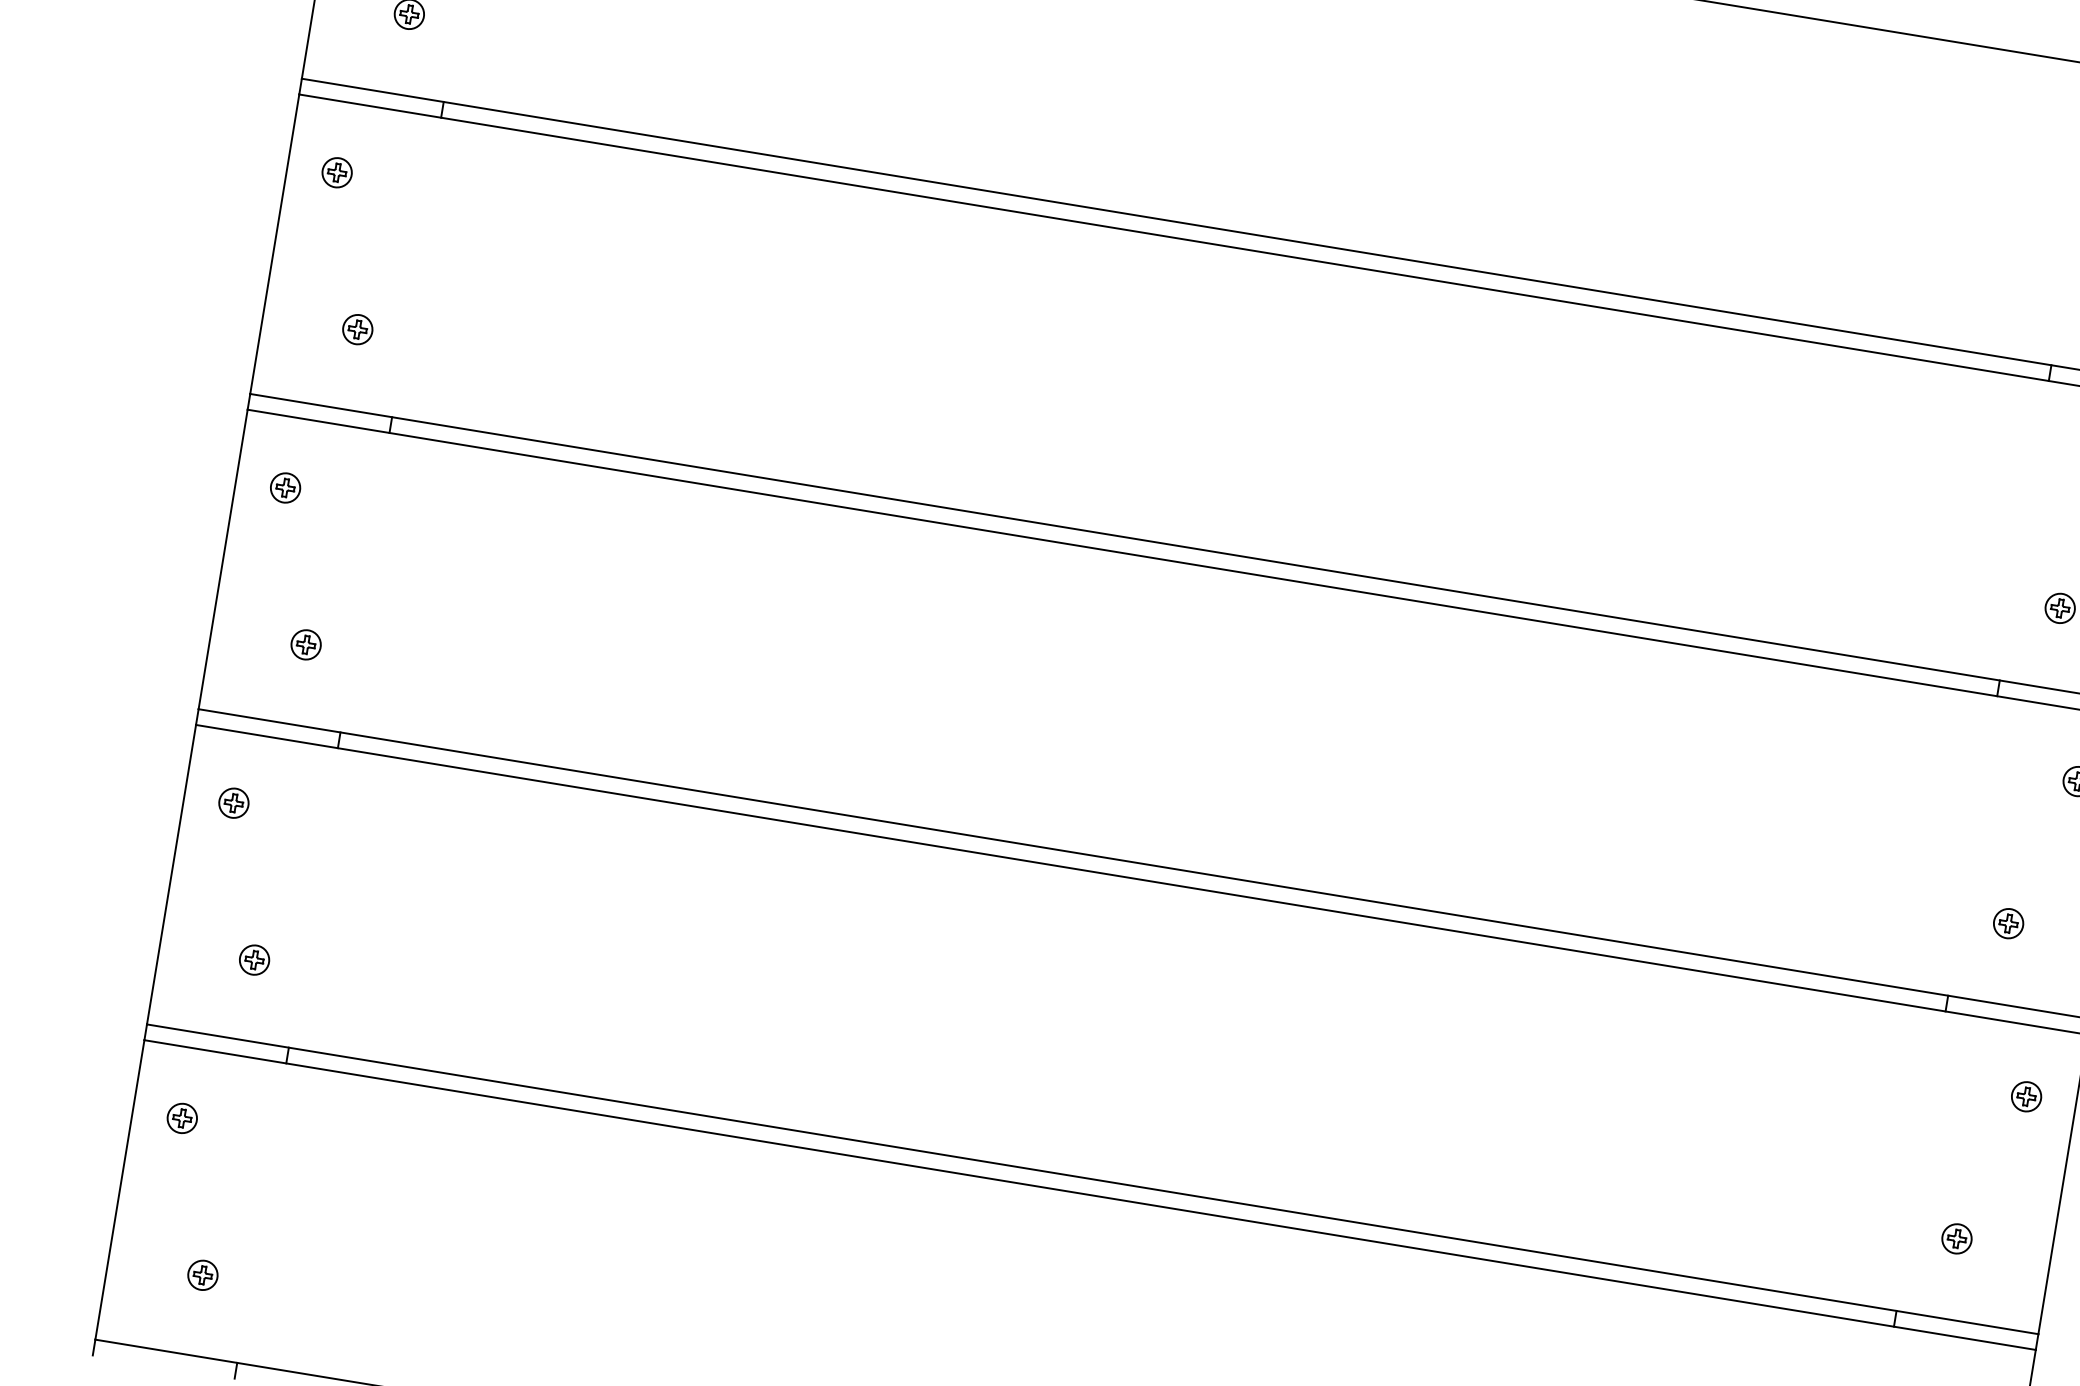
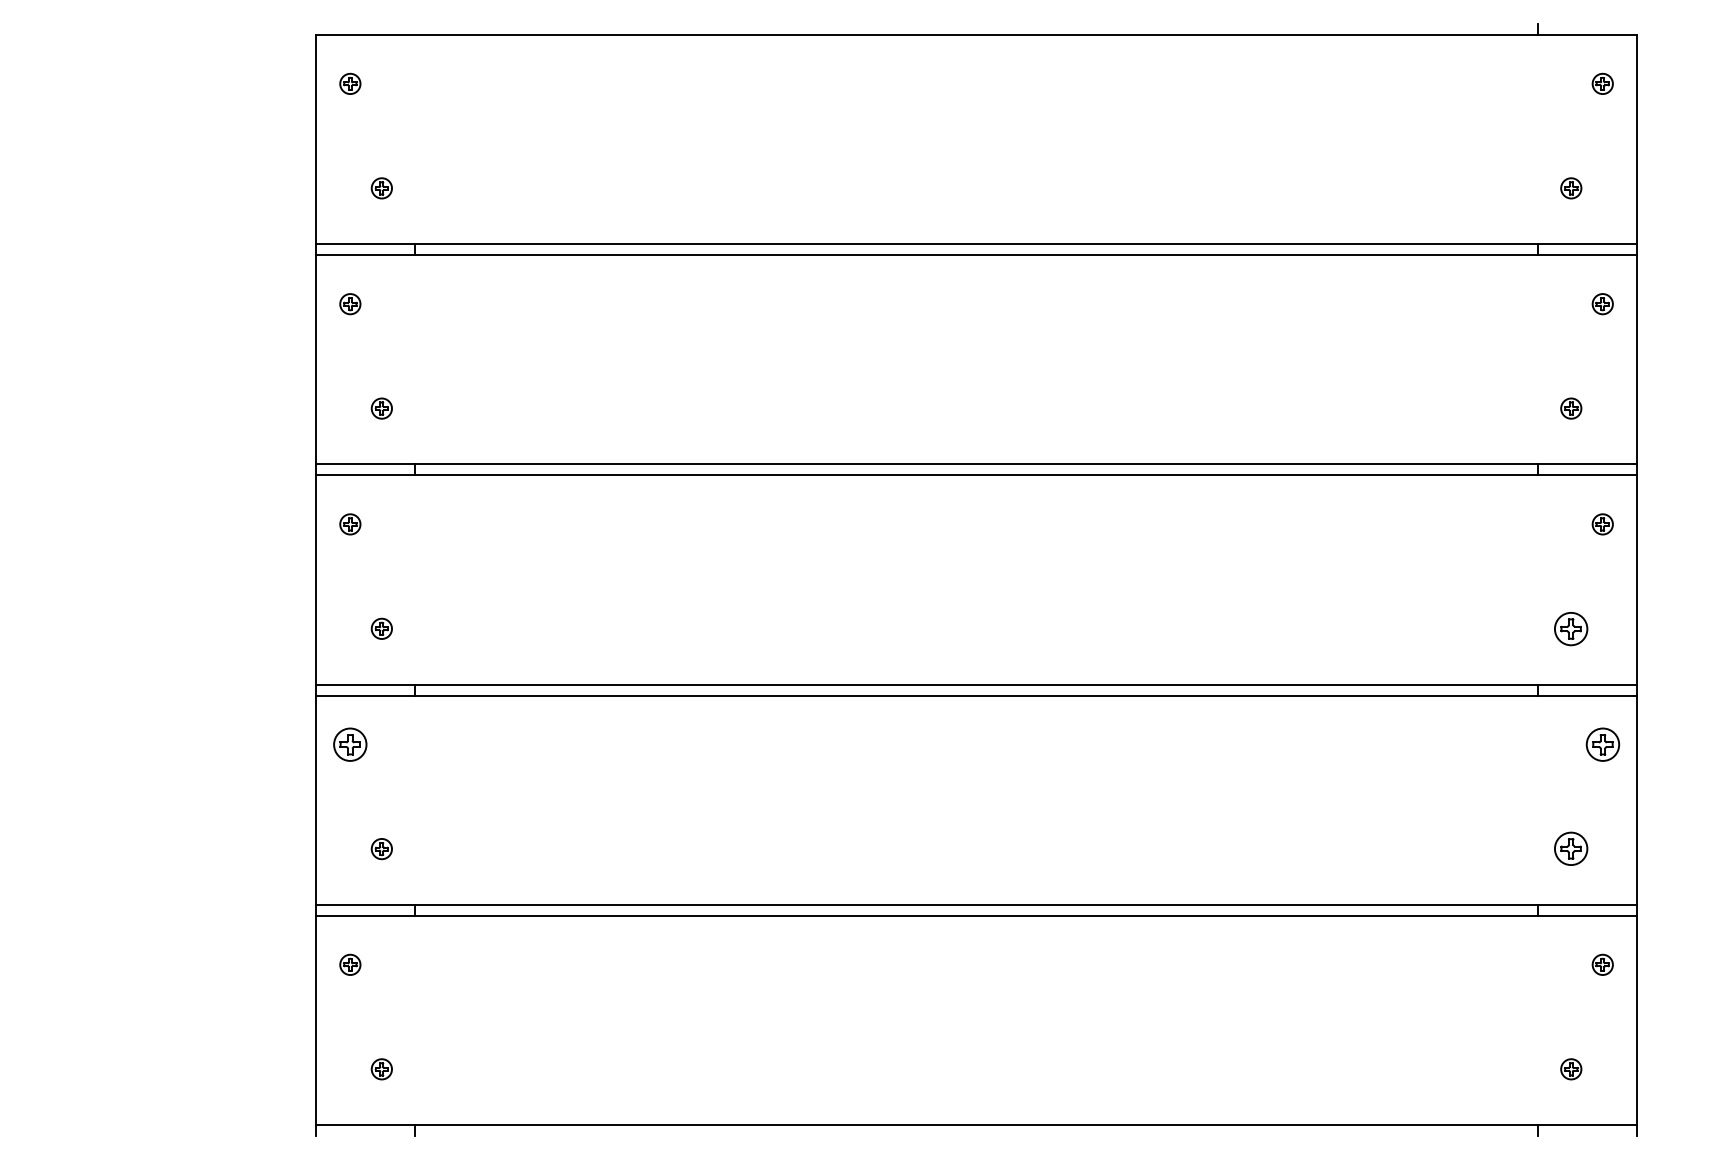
part: (234, 803) -> (350, 744), size x1.6
part: (2008, 923) -> (1571, 628), size x1.6
part: (2026, 1096) -> (1602, 744), size x1.6
part: (1957, 1239) -> (1571, 849), size x1.6

